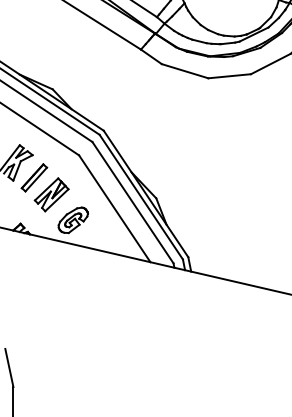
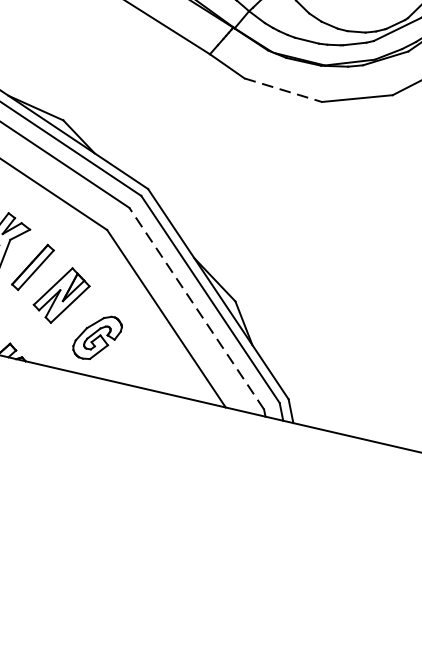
line: (185, 71) -> (283, 90), solid -> dashed
line: (132, 202) -> (195, 308), solid -> dashed

